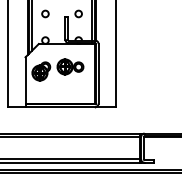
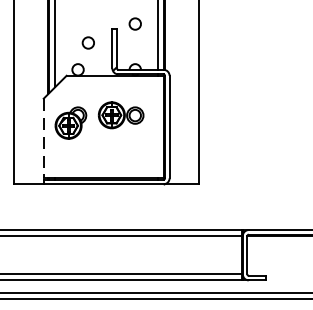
circle: (45, 13) -> (88, 42), moved
line: (25, 80) -> (43, 138), solid -> dashed

